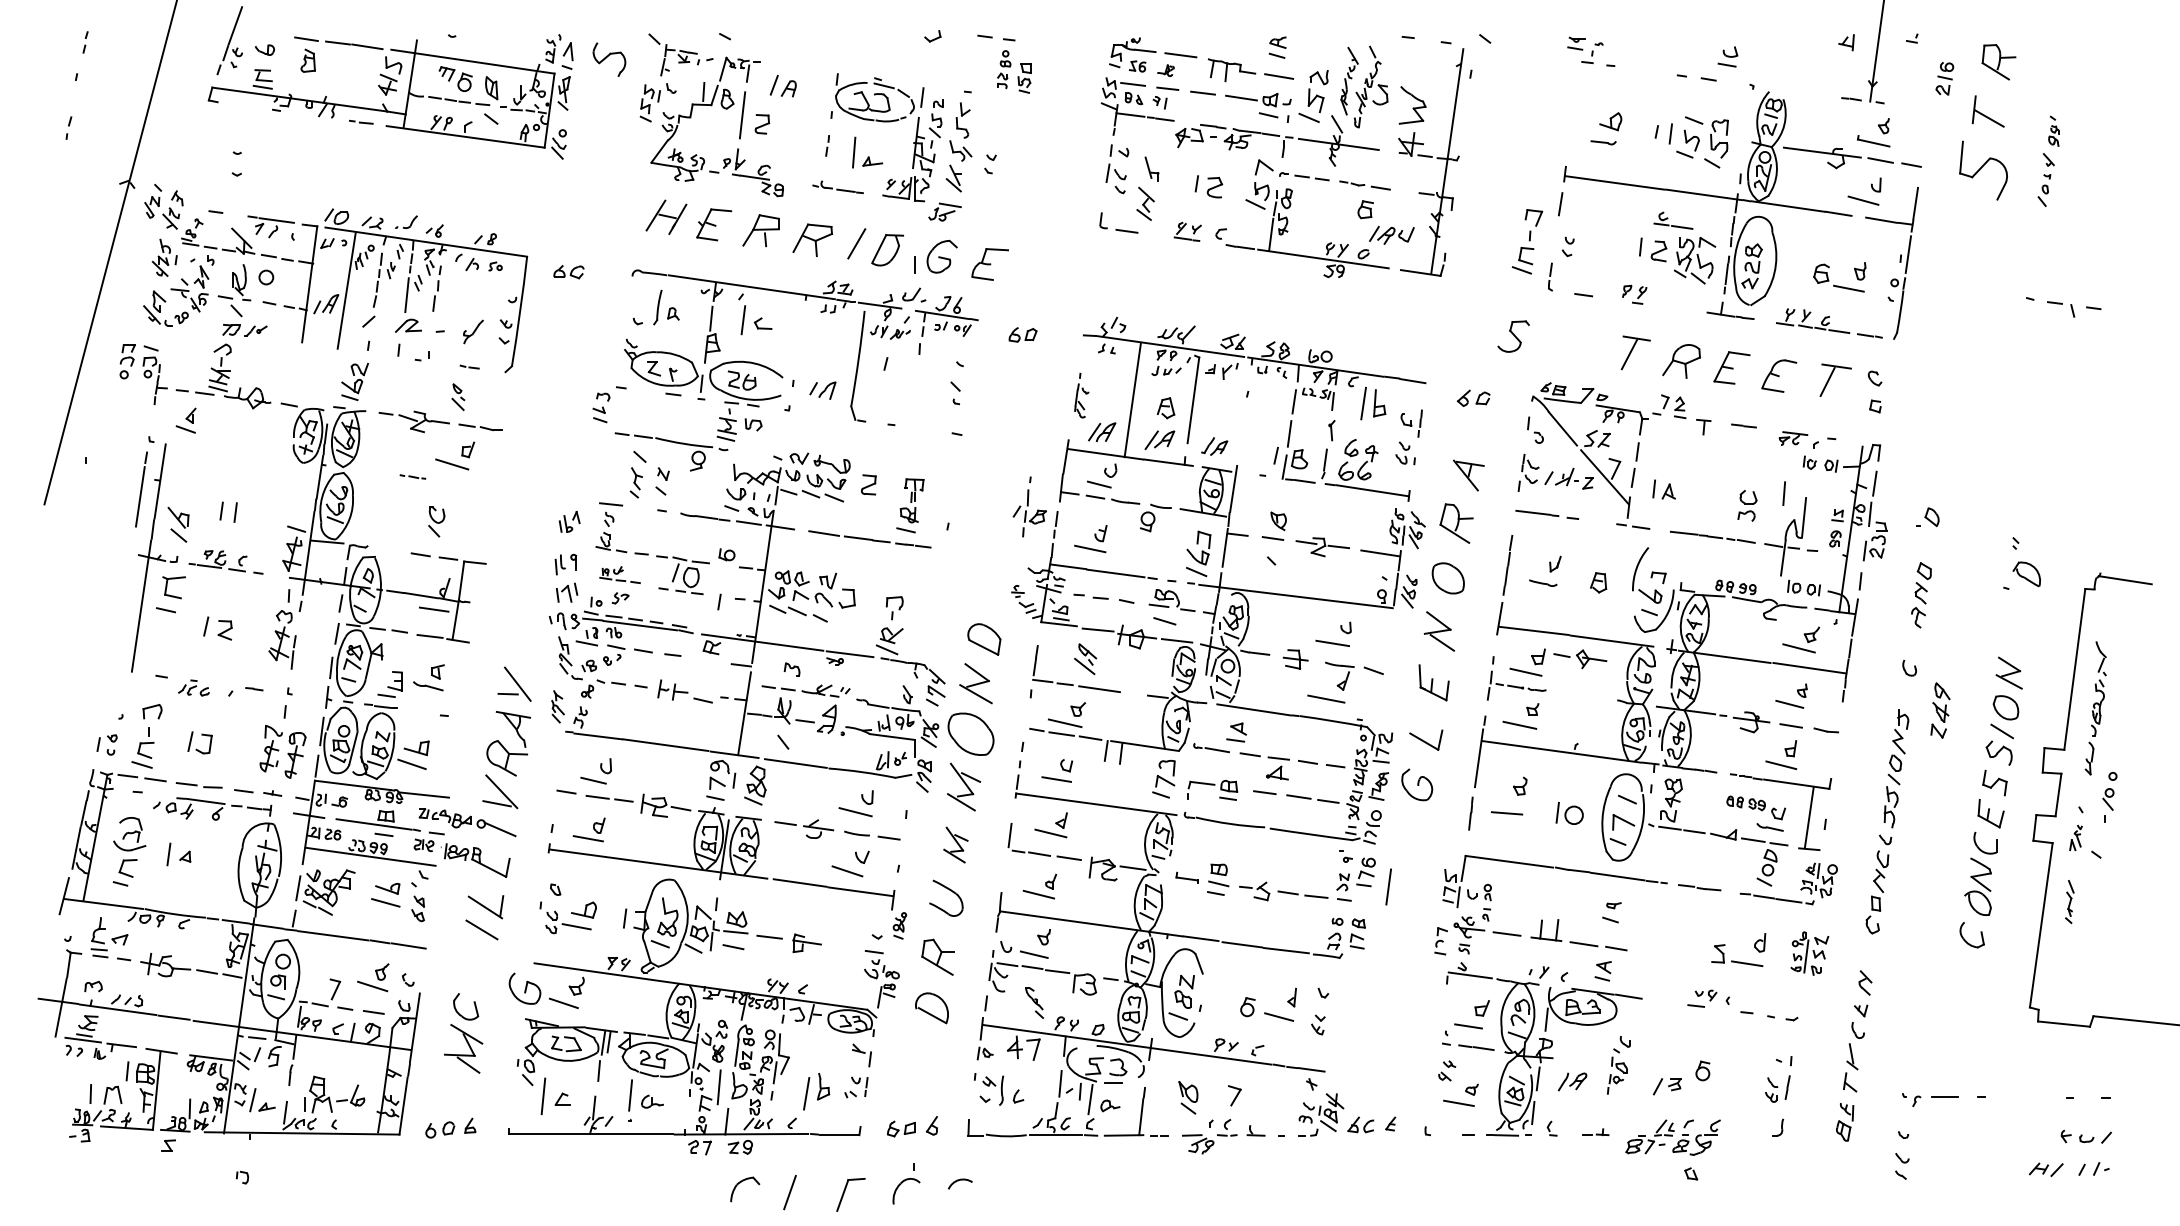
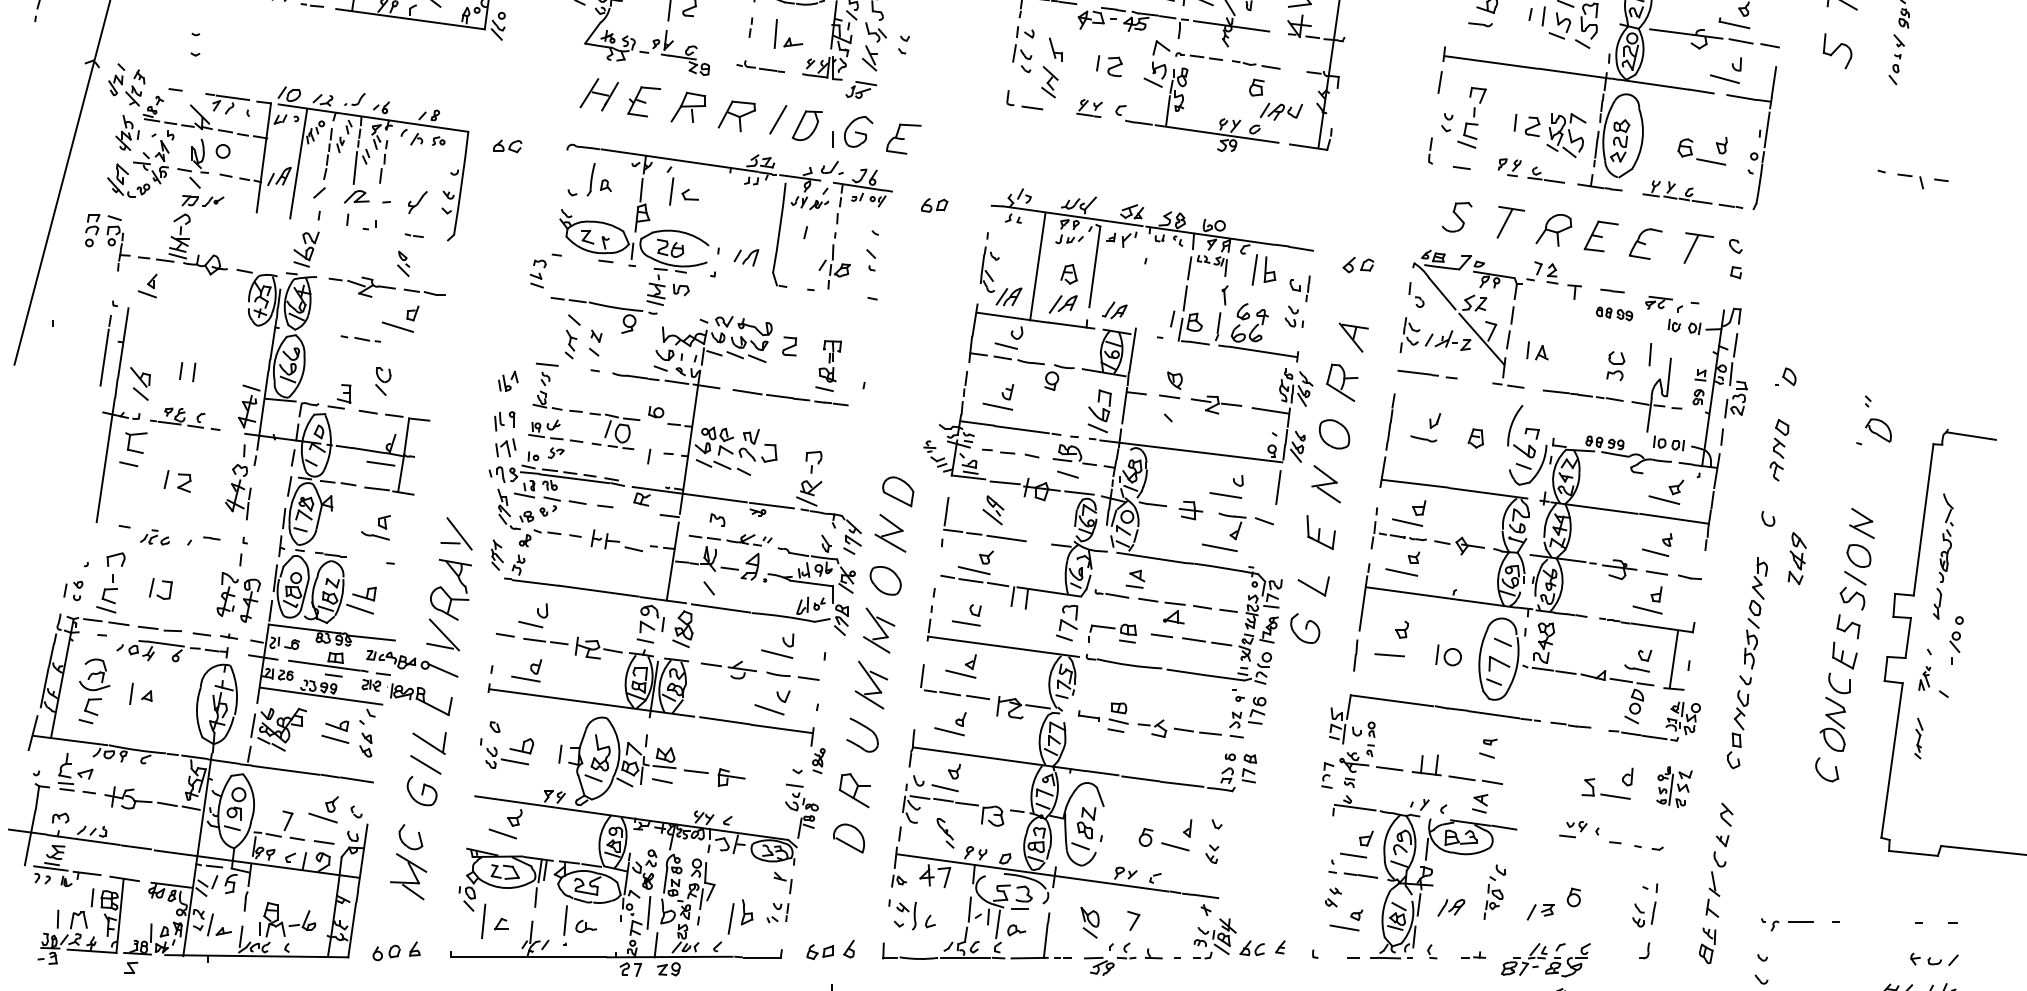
part: (1982, 171) -> (1836, 51), size x0.62
part: (1673, 220) -> (1546, 174), moved
part: (1527, 241) -> (1471, 117), moved
part: (1513, 336) -> (1456, 217), moved
part: (1081, 395) -> (989, 262), size x1.43
part: (412, 476) -> (360, 338), size x1.67
part: (1029, 506) -> (834, 260), moved
part: (619, 574) -> (555, 430), size x1.43
part: (1580, 659) -> (1459, 546), moved
part: (389, 684) -> (338, 396), moved
part: (970, 733) -> (885, 580), size x0.71
part: (1745, 803) -> (1613, 314), moved
part: (955, 844) -> (871, 684), size x1.43
line: (1388, 886) -> (1278, 487), moved
part: (524, 988) -> (421, 790), moved

